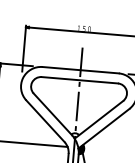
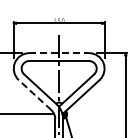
line: (81, 70) -> (59, 53), solid -> dashed
line: (44, 120) -> (34, 94), solid -> dashed

